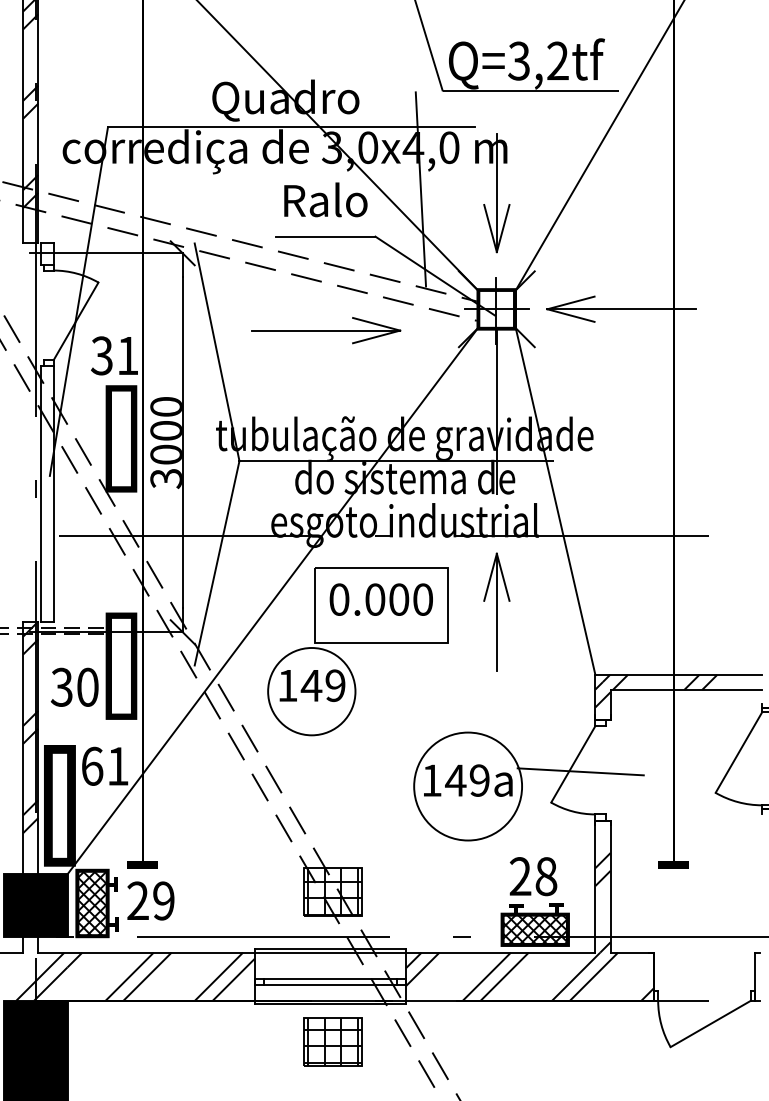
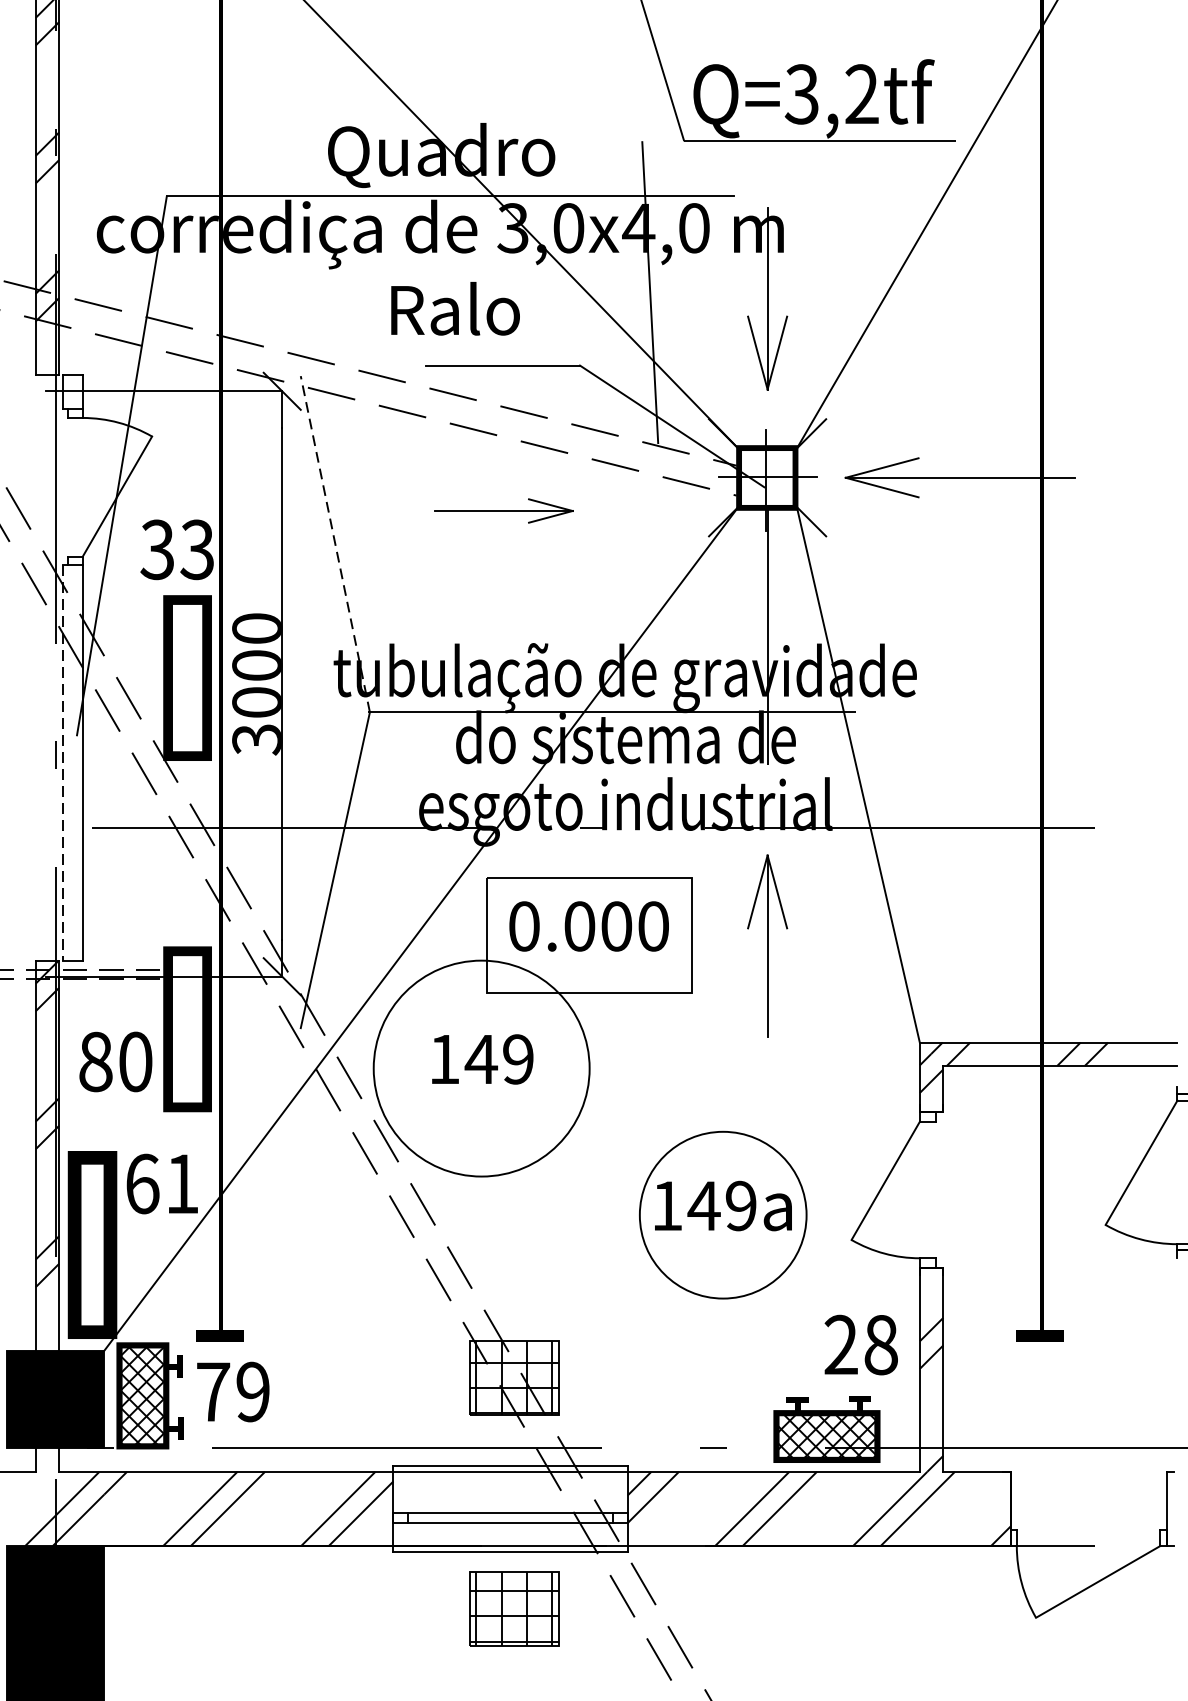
text: (325, 199) -> (454, 308), moved
part: (326, 330) -> (504, 510), size x0.6
line: (216, 351) -> (334, 543), solid -> dashed
text: (127, 355) -> (196, 549), 31 -> 33
line: (40, 493) -> (62, 762), solid -> dashed
text: (61, 686) -> (94, 1060), 30 -> 80
circle: (311, 691) -> (481, 1068), size x1.6
line: (580, 771) -> (896, 1191), removed
text: (533, 876) -> (861, 1344), moved
text: (137, 900) -> (212, 1391), 29 -> 79

